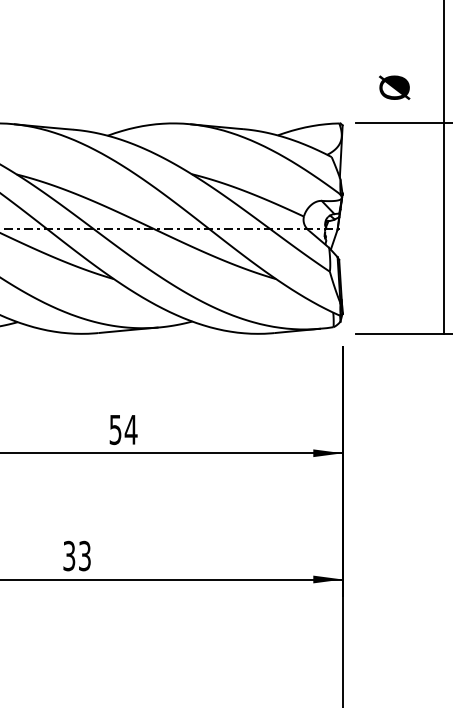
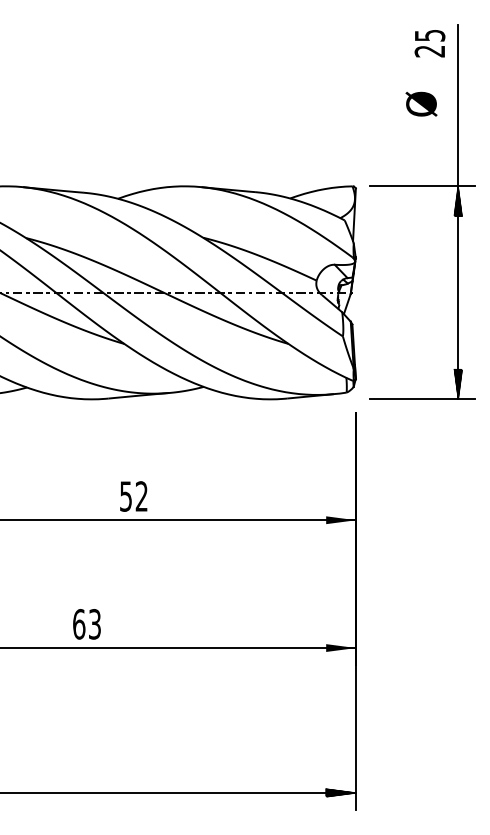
text: (394, 87) -> (421, 103), moved
hatch: (444, 138) -> (458, 201), added
hatch: (444, 319) -> (458, 384), added
text: (130, 429) -> (141, 496), 54 -> 52
text: (69, 556) -> (79, 624), 33 -> 63

